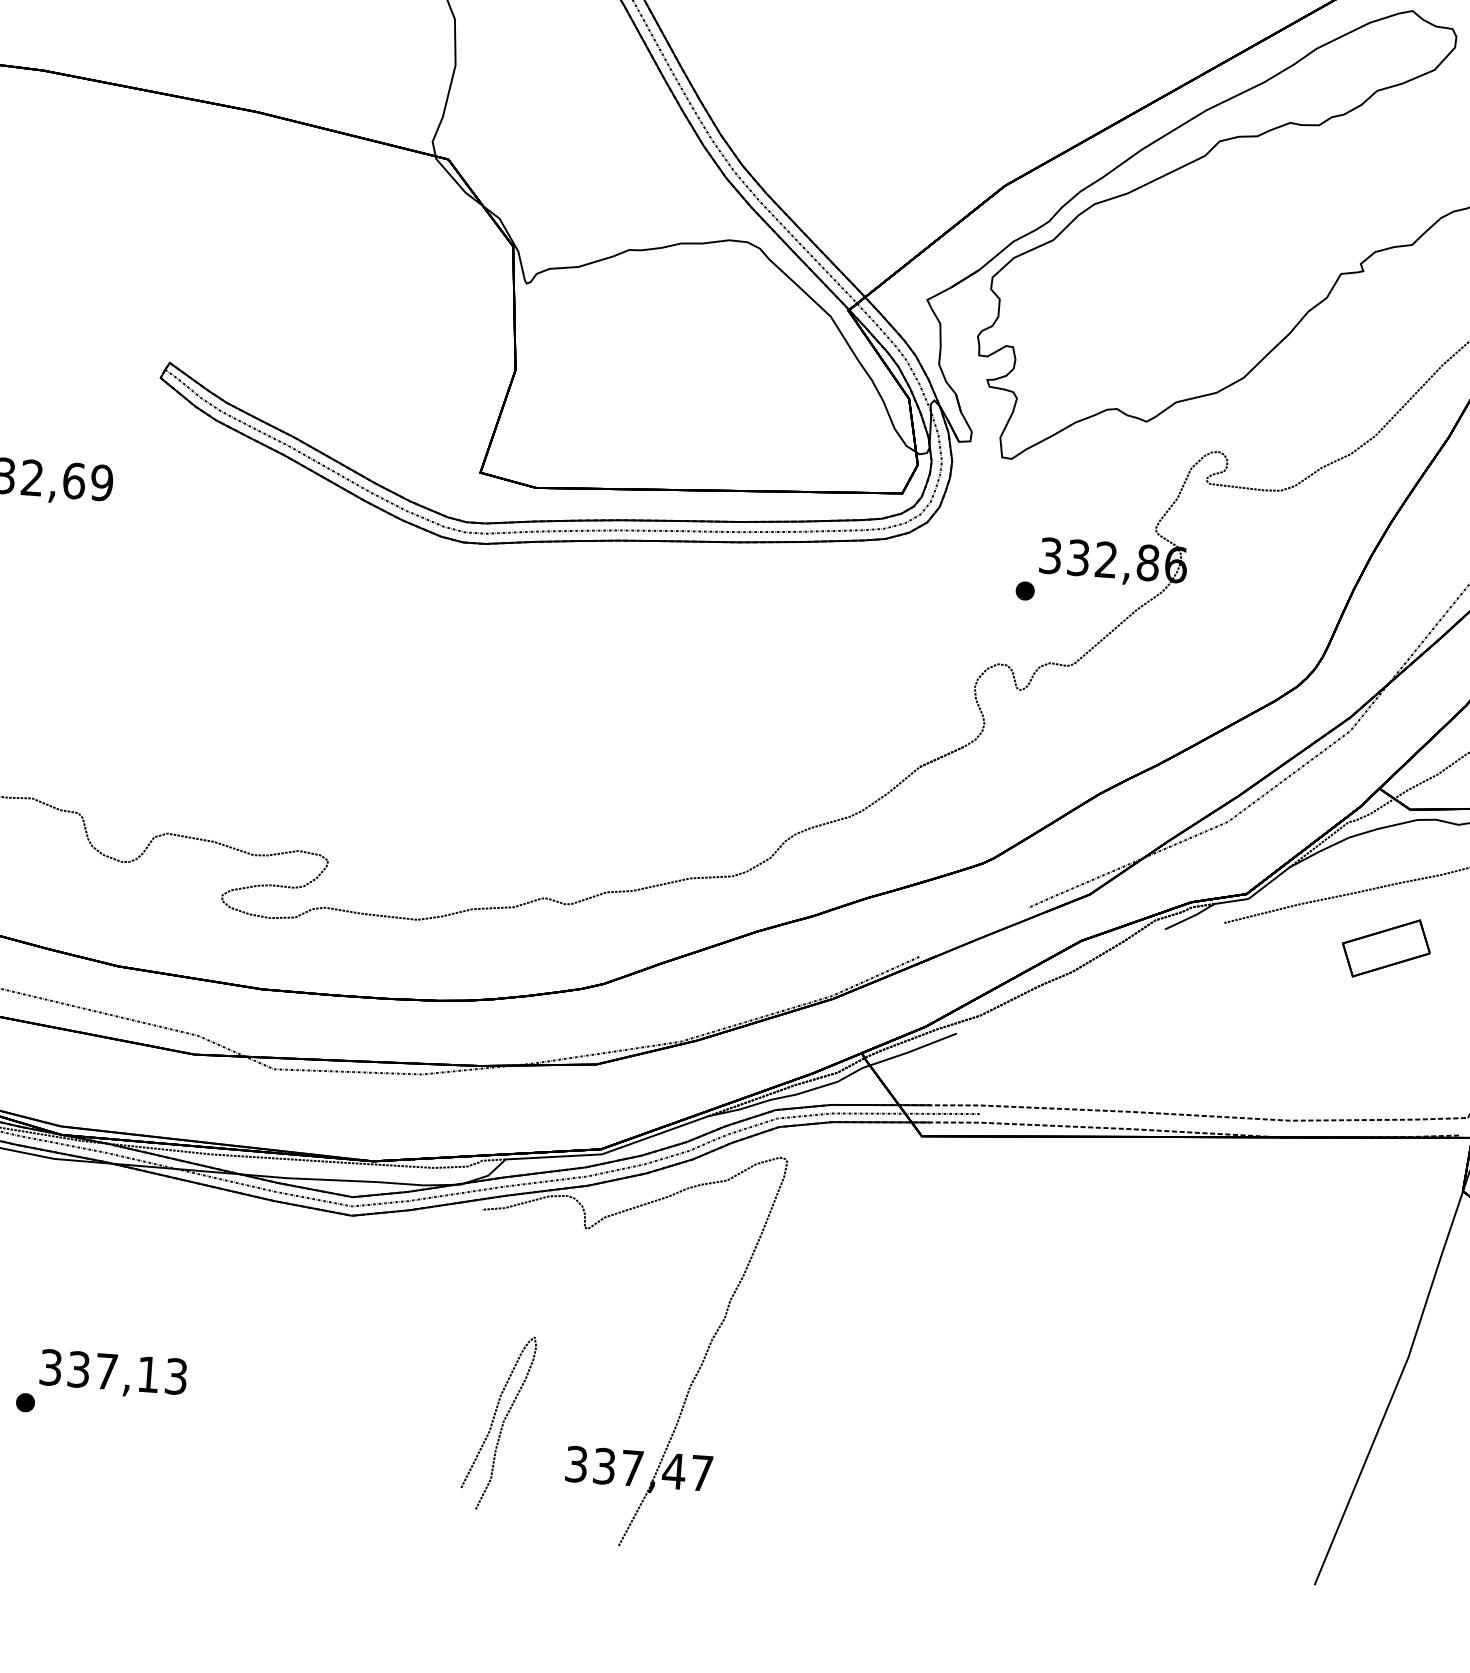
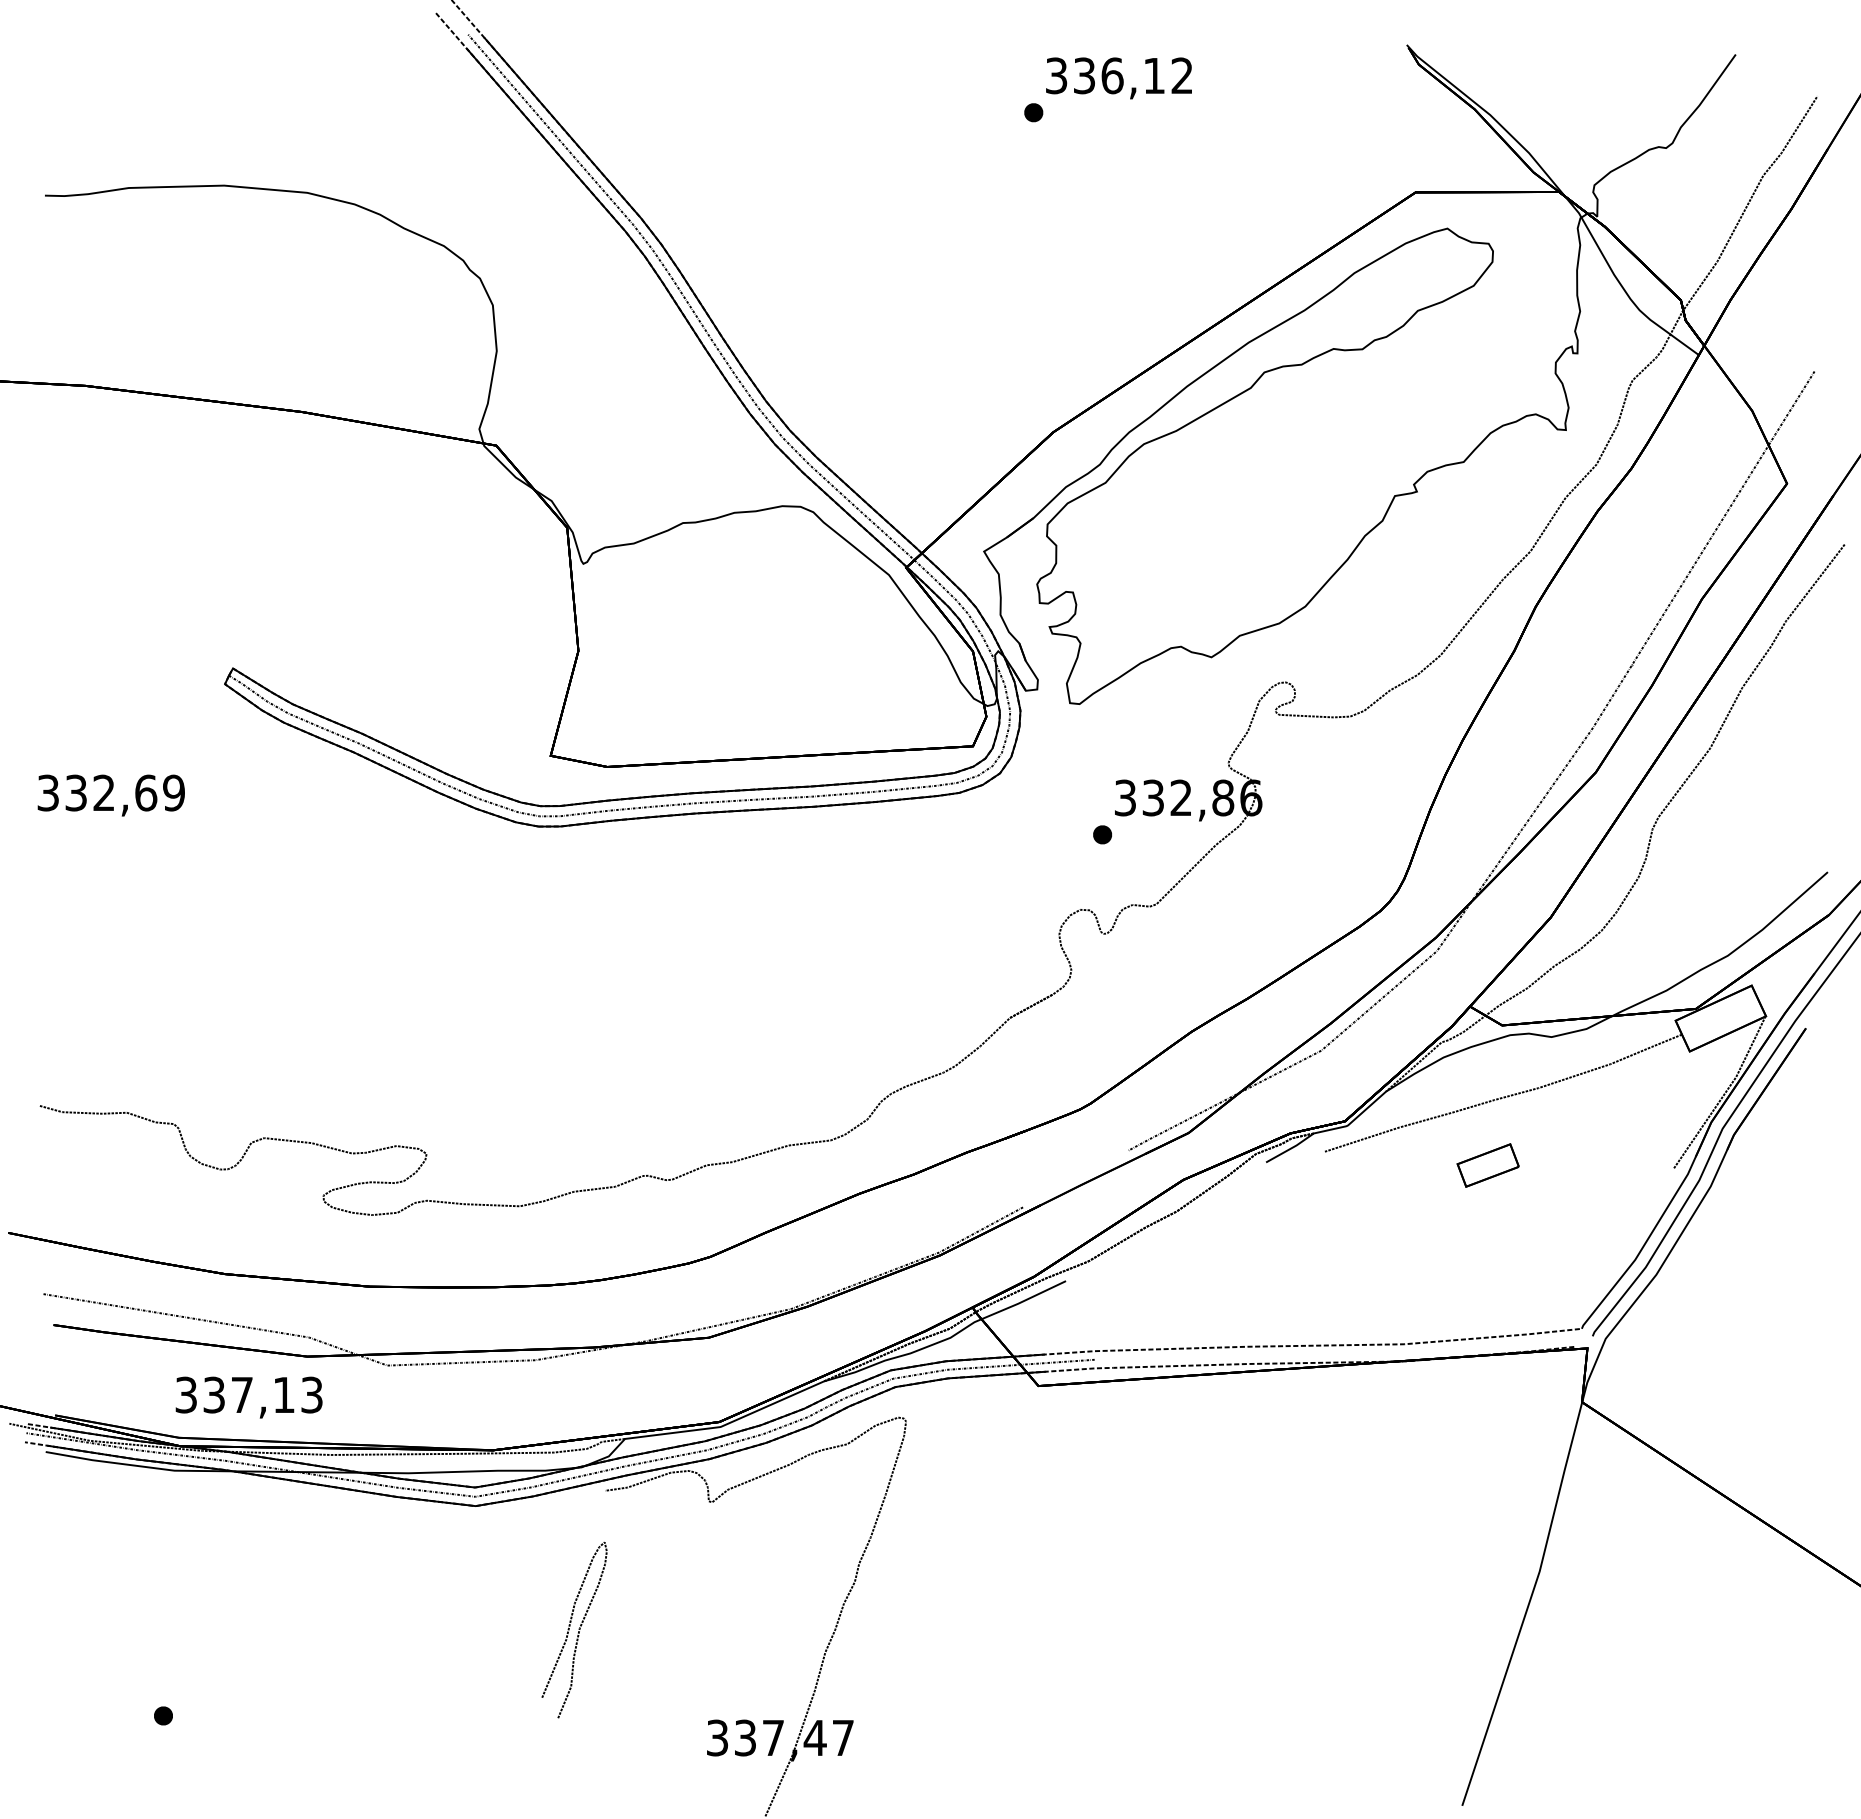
part: (1385, 948) -> (1487, 1165), size x0.7
text: (112, 1374) -> (248, 1397), moved
curve: (502, 1422) -> (578, 1629), moved

